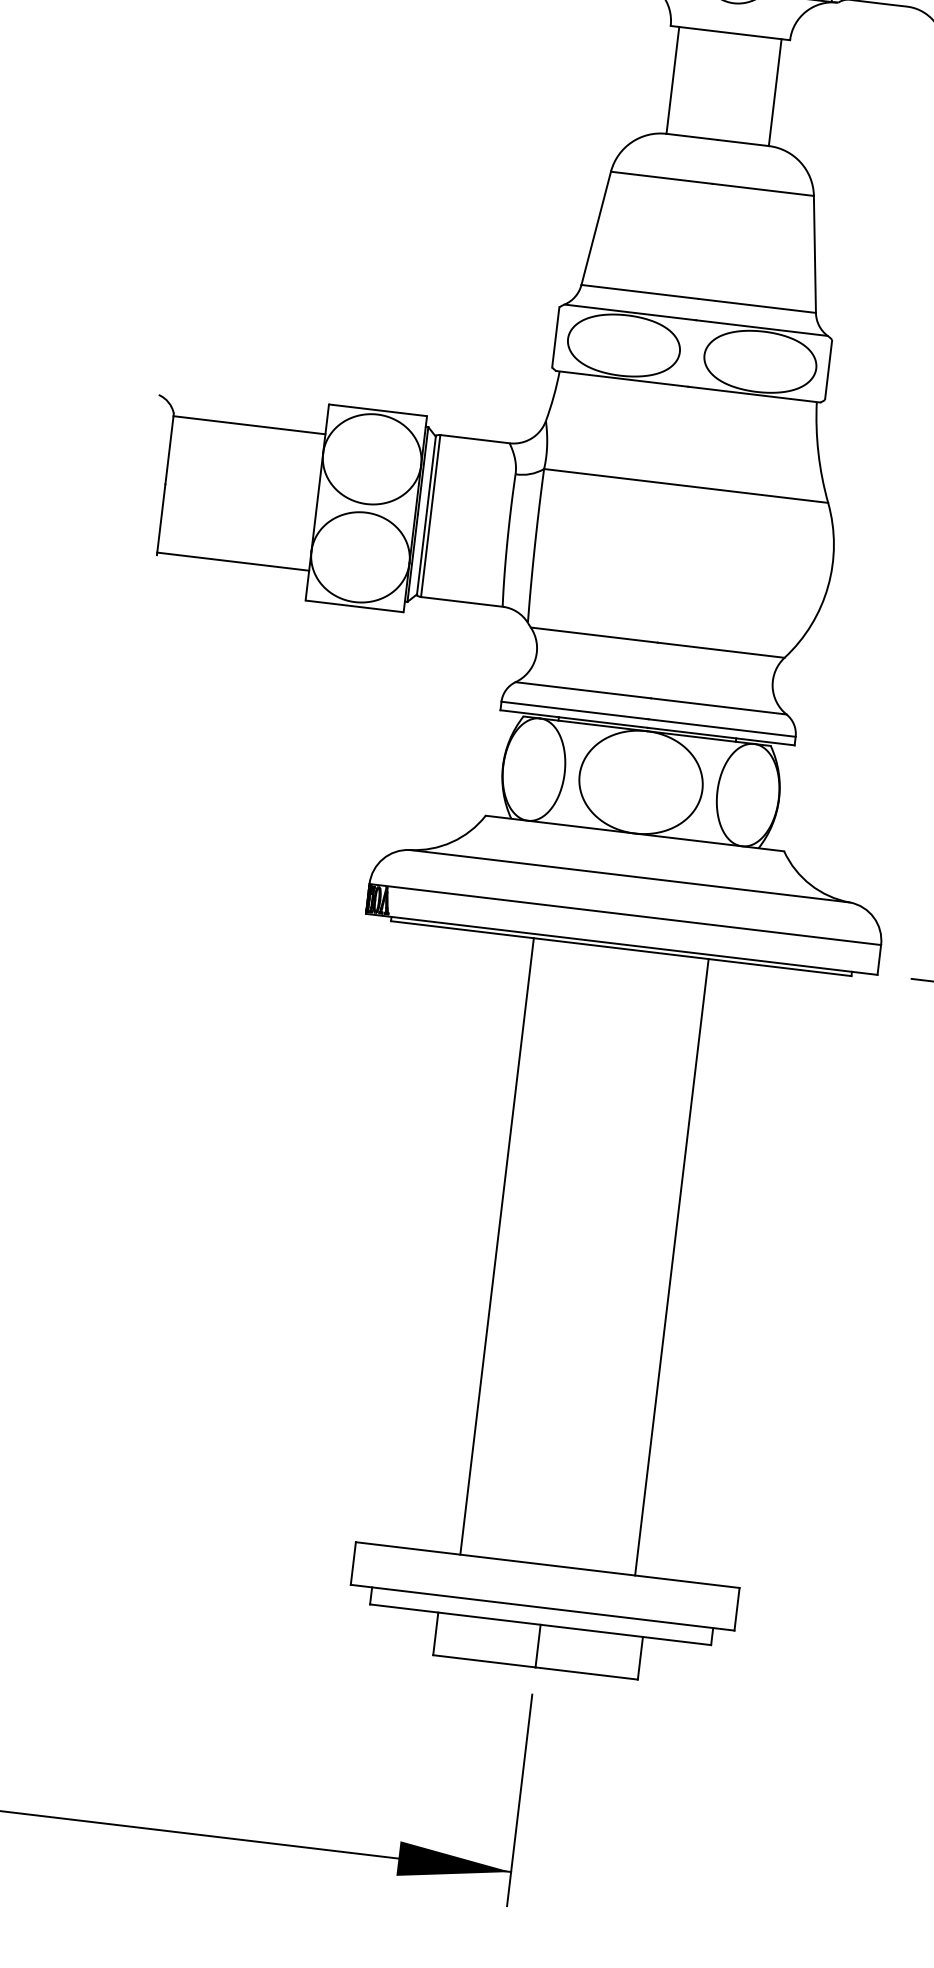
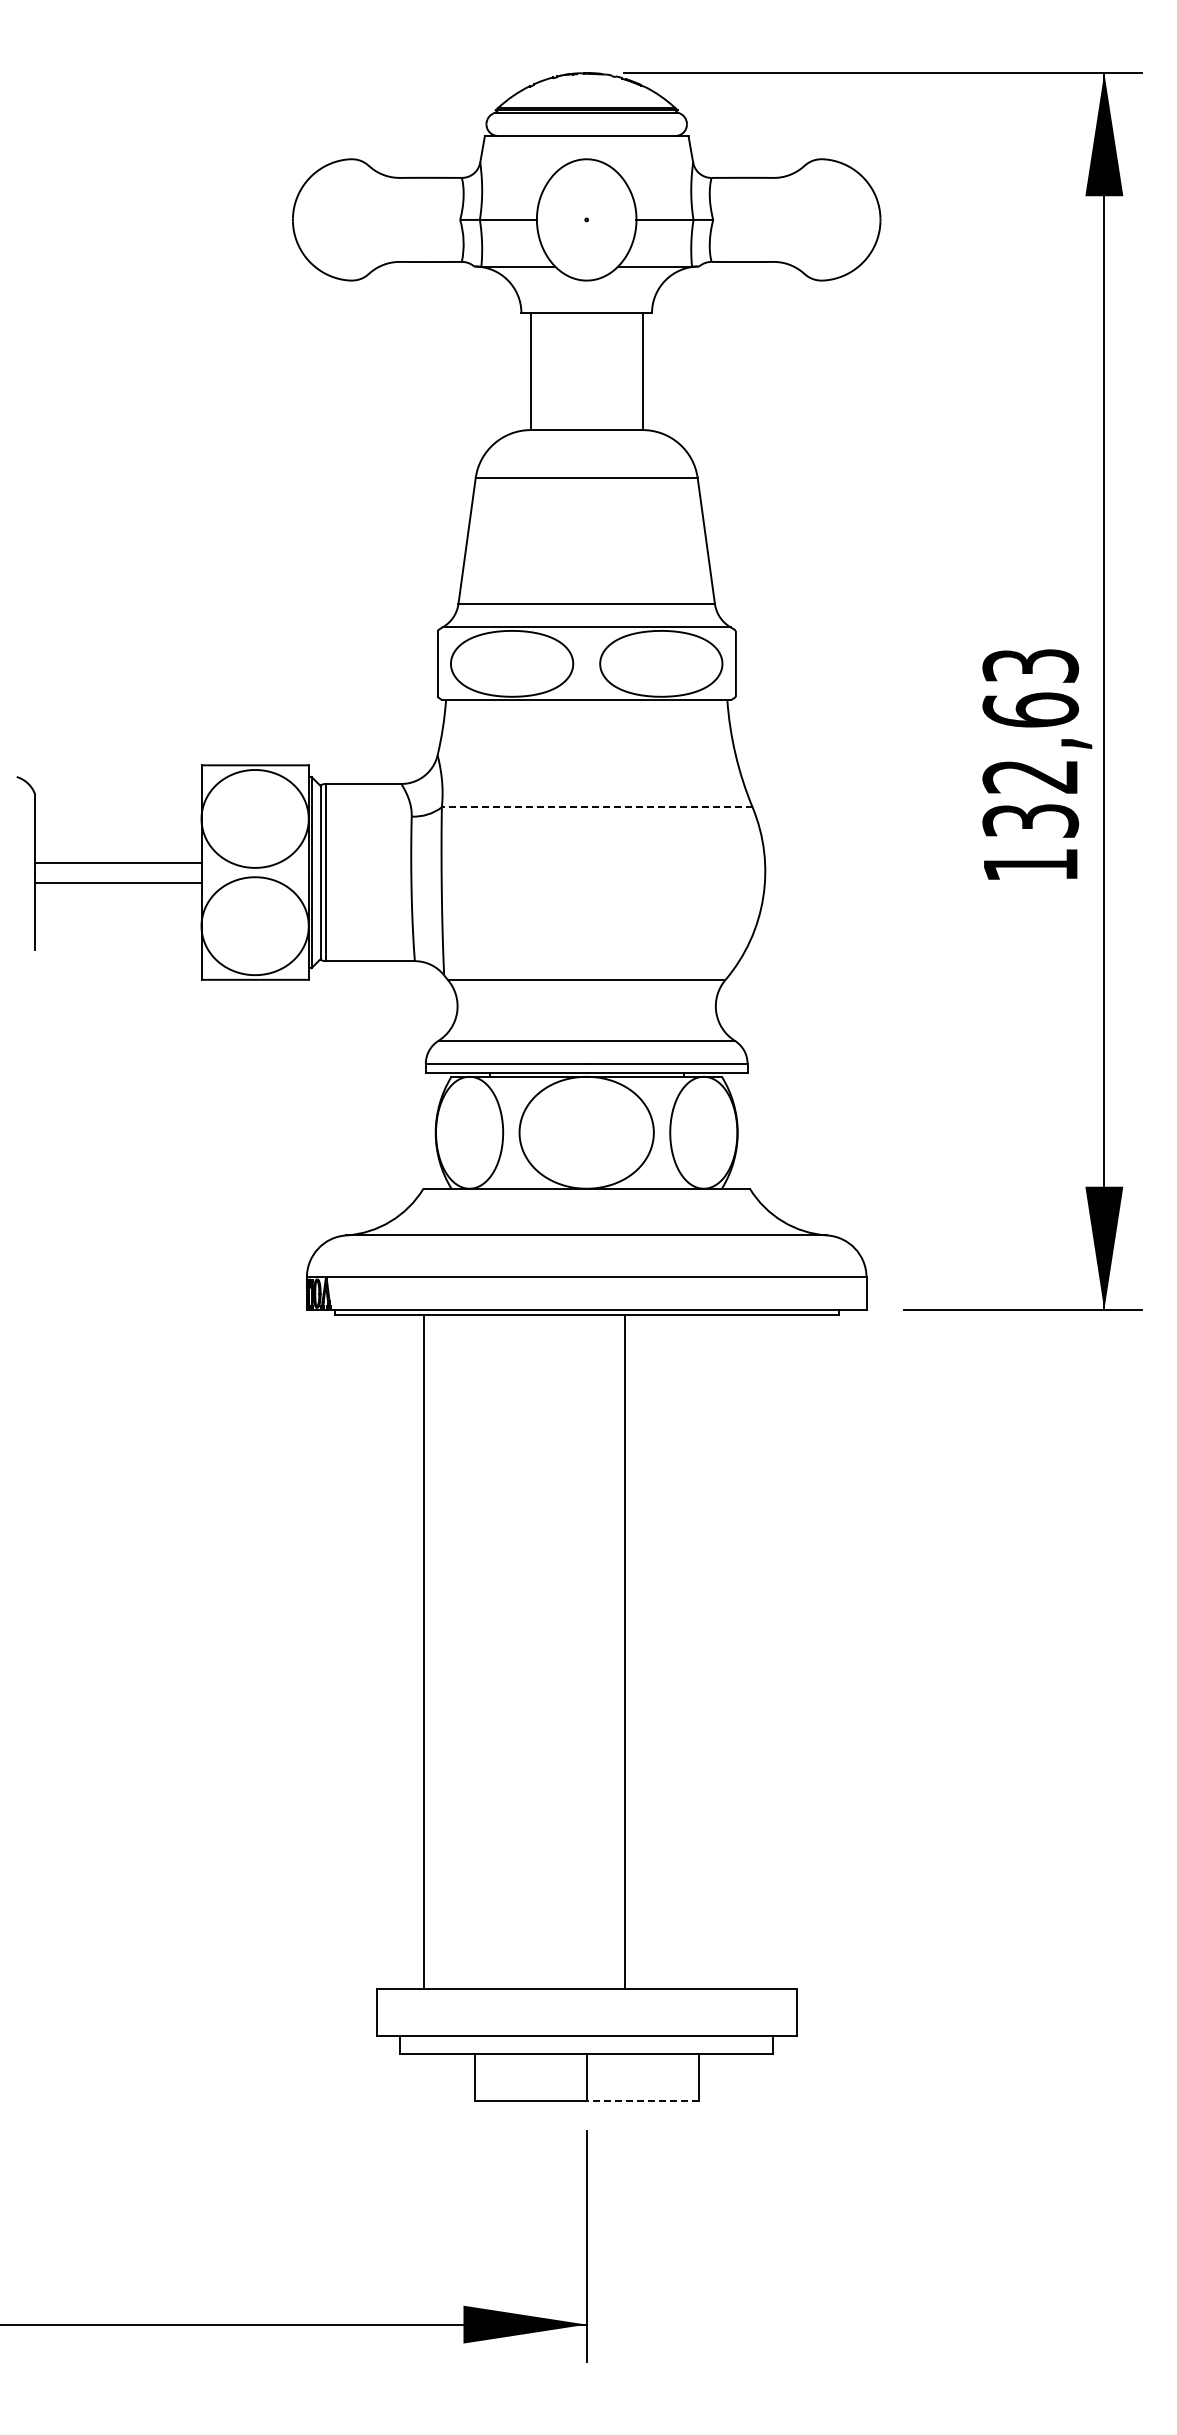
line: (249, 424) -> (118, 862), moved
line: (685, 486) -> (596, 807), solid -> dashed
line: (233, 561) -> (118, 883), moved
line: (497, 1246) -> (424, 1651), moved
line: (672, 1267) -> (625, 1651), moved
line: (586, 1673) -> (642, 2100), solid -> dashed

